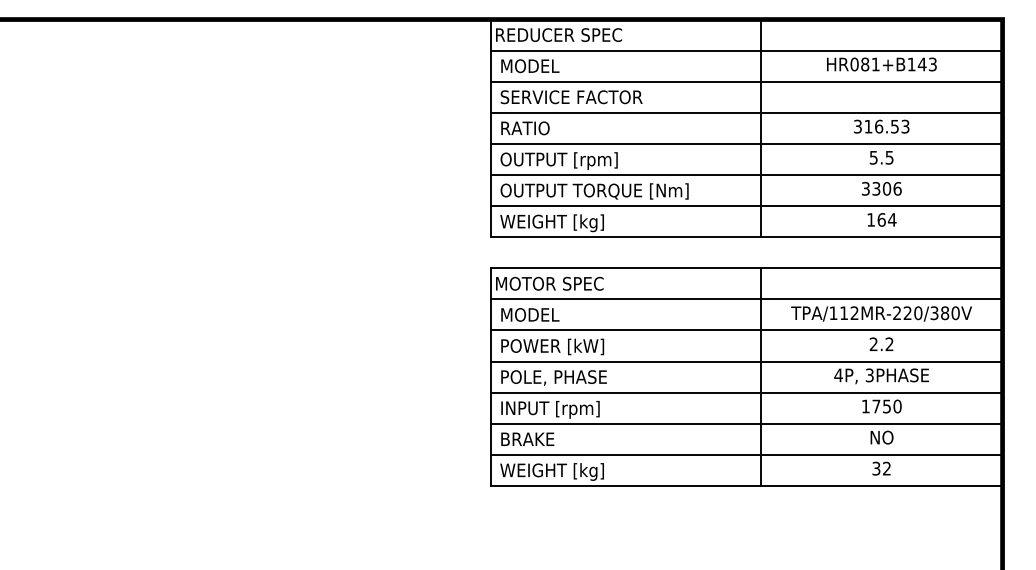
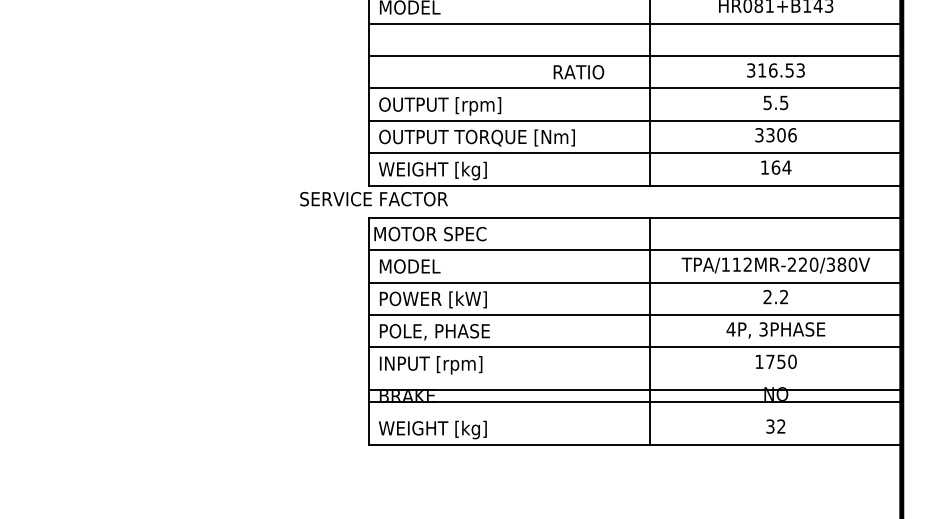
text: (571, 97) -> (373, 199), moved
text: (525, 128) -> (578, 72), moved
line: (746, 423) -> (635, 401), moved
line: (746, 454) -> (635, 389), moved

